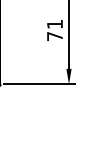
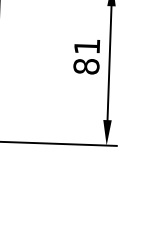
text: (54, 36) -> (85, 66), 71 -> 81

